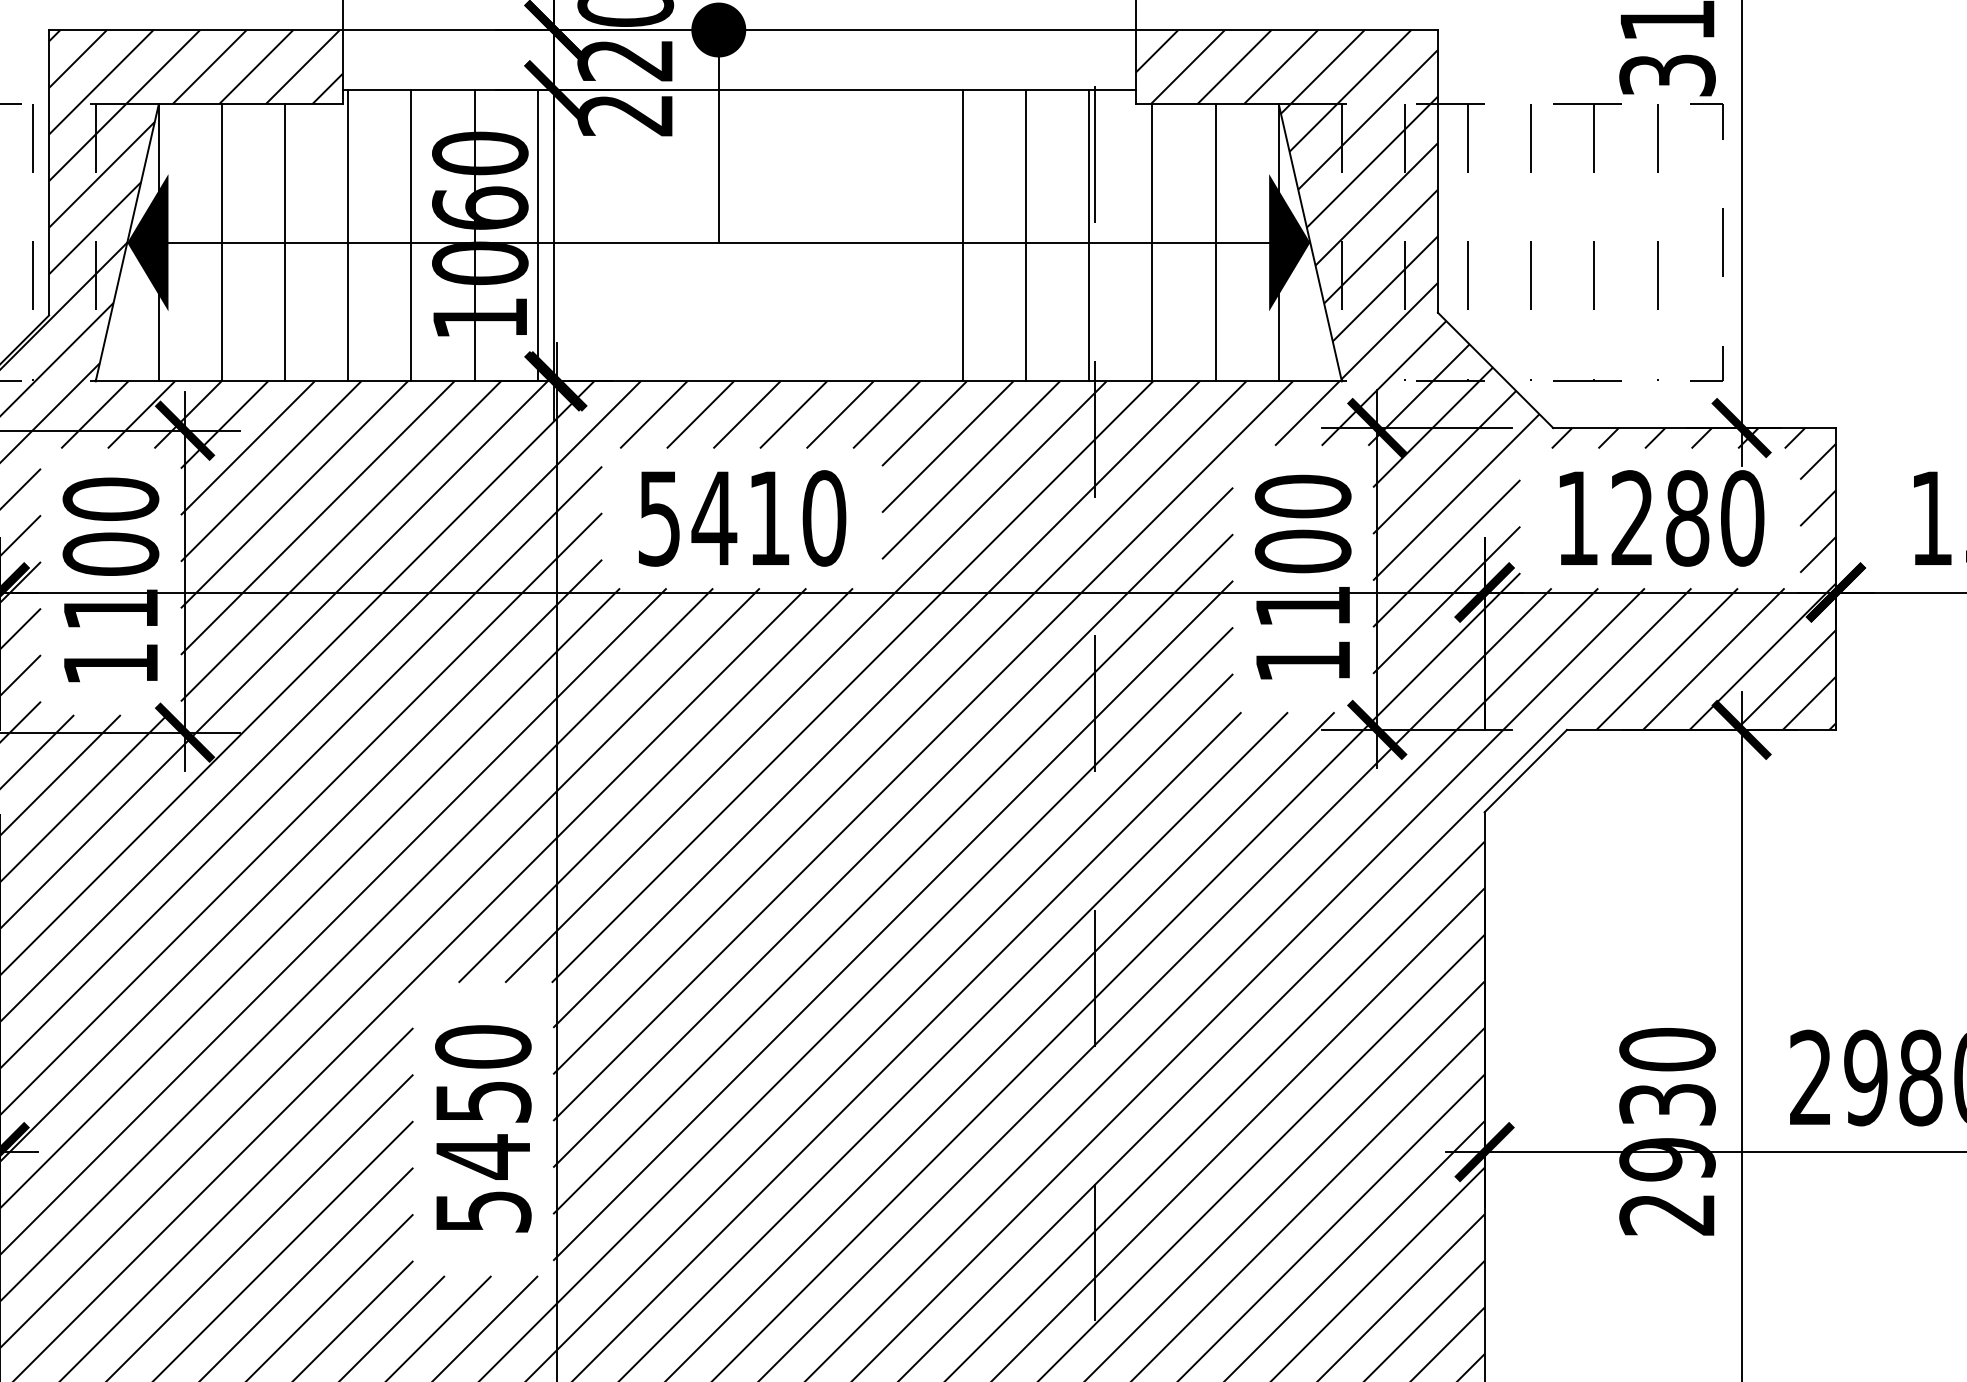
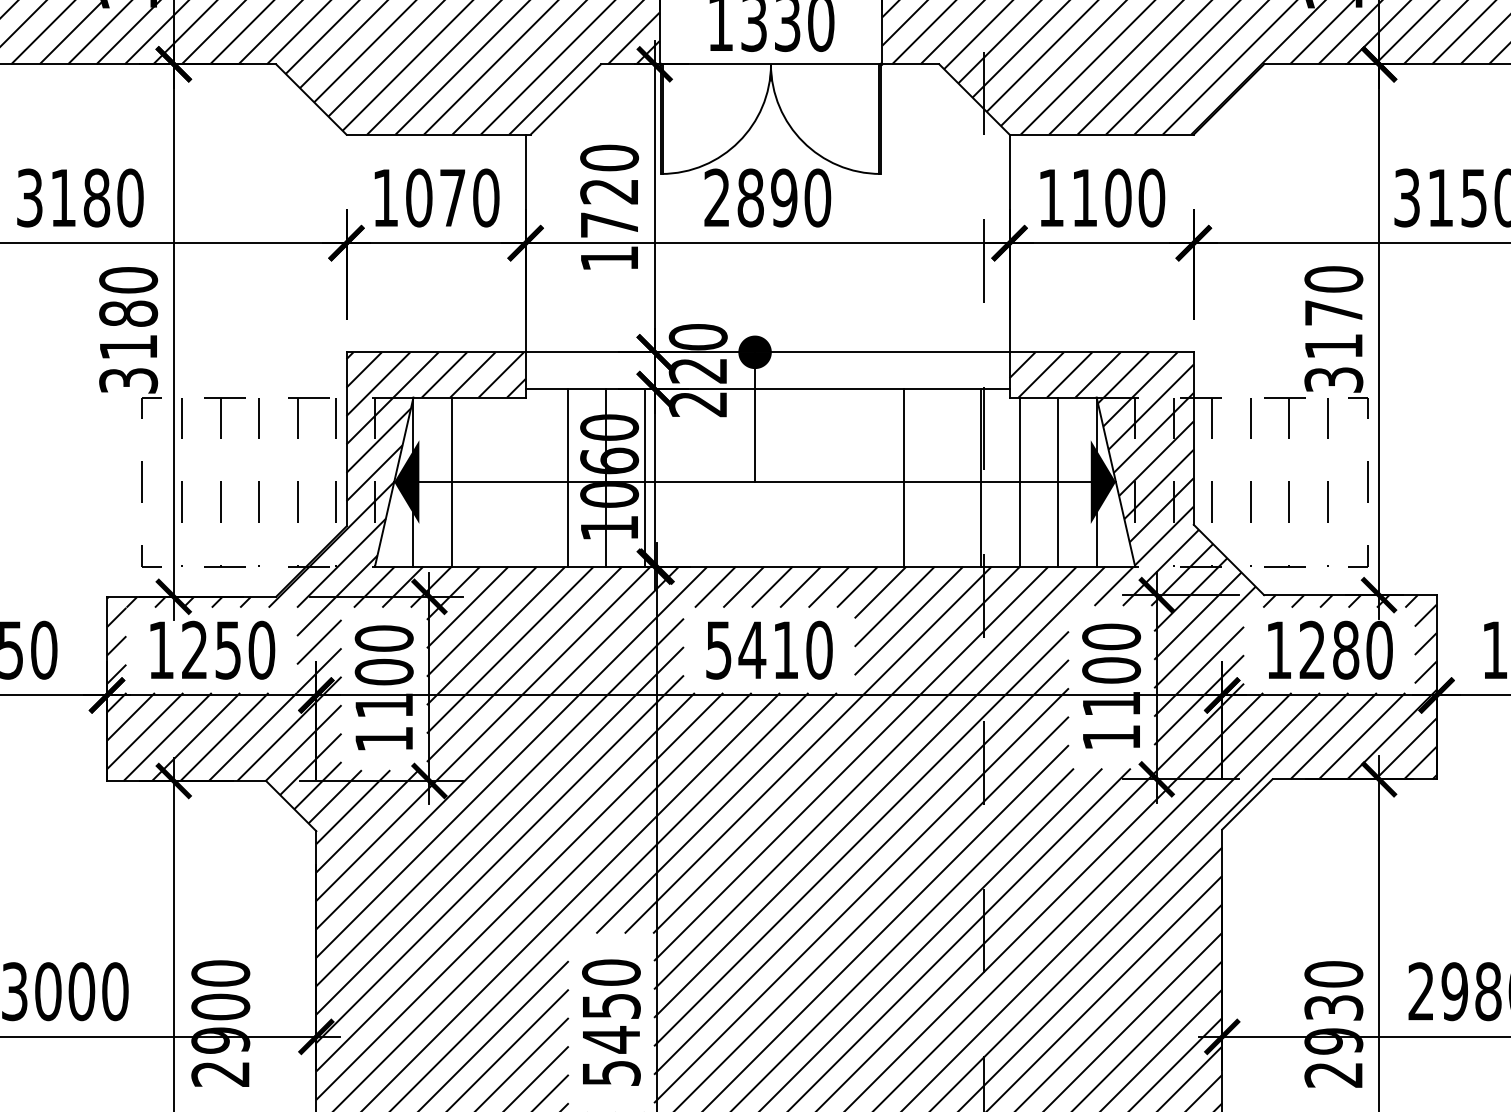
line: (349, 235) -> (529, 477), removed
line: (1026, 235) -> (942, 477), removed
line: (285, 241) -> (490, 481), removed

